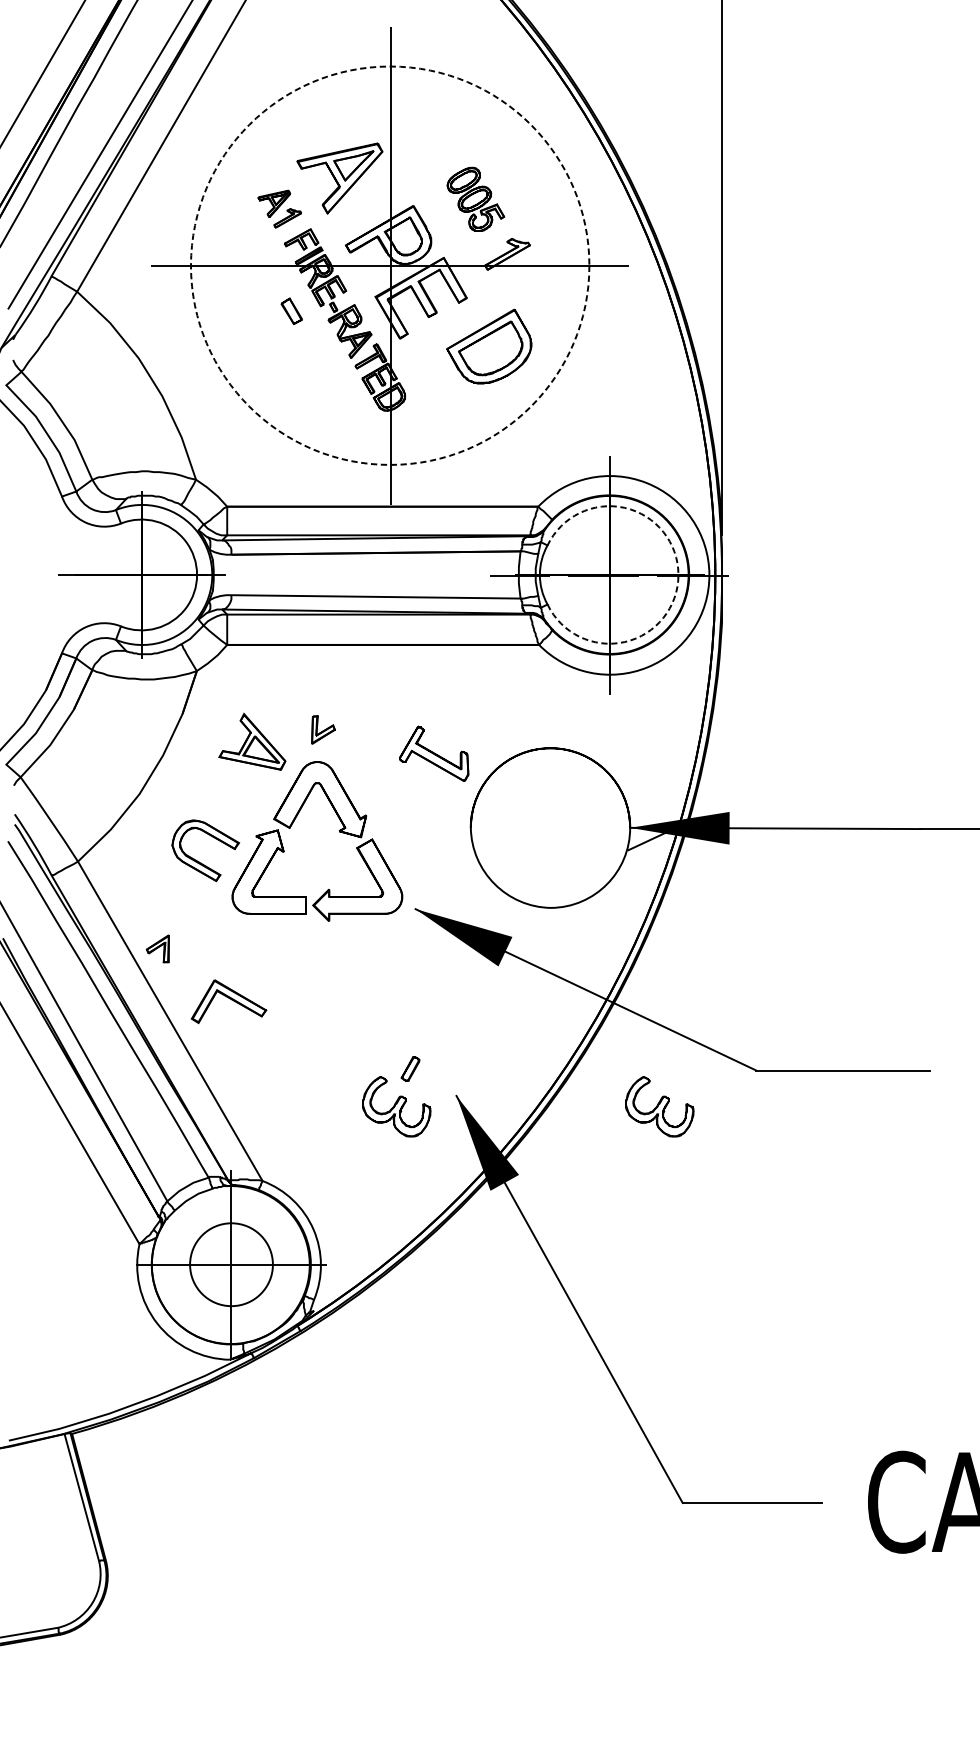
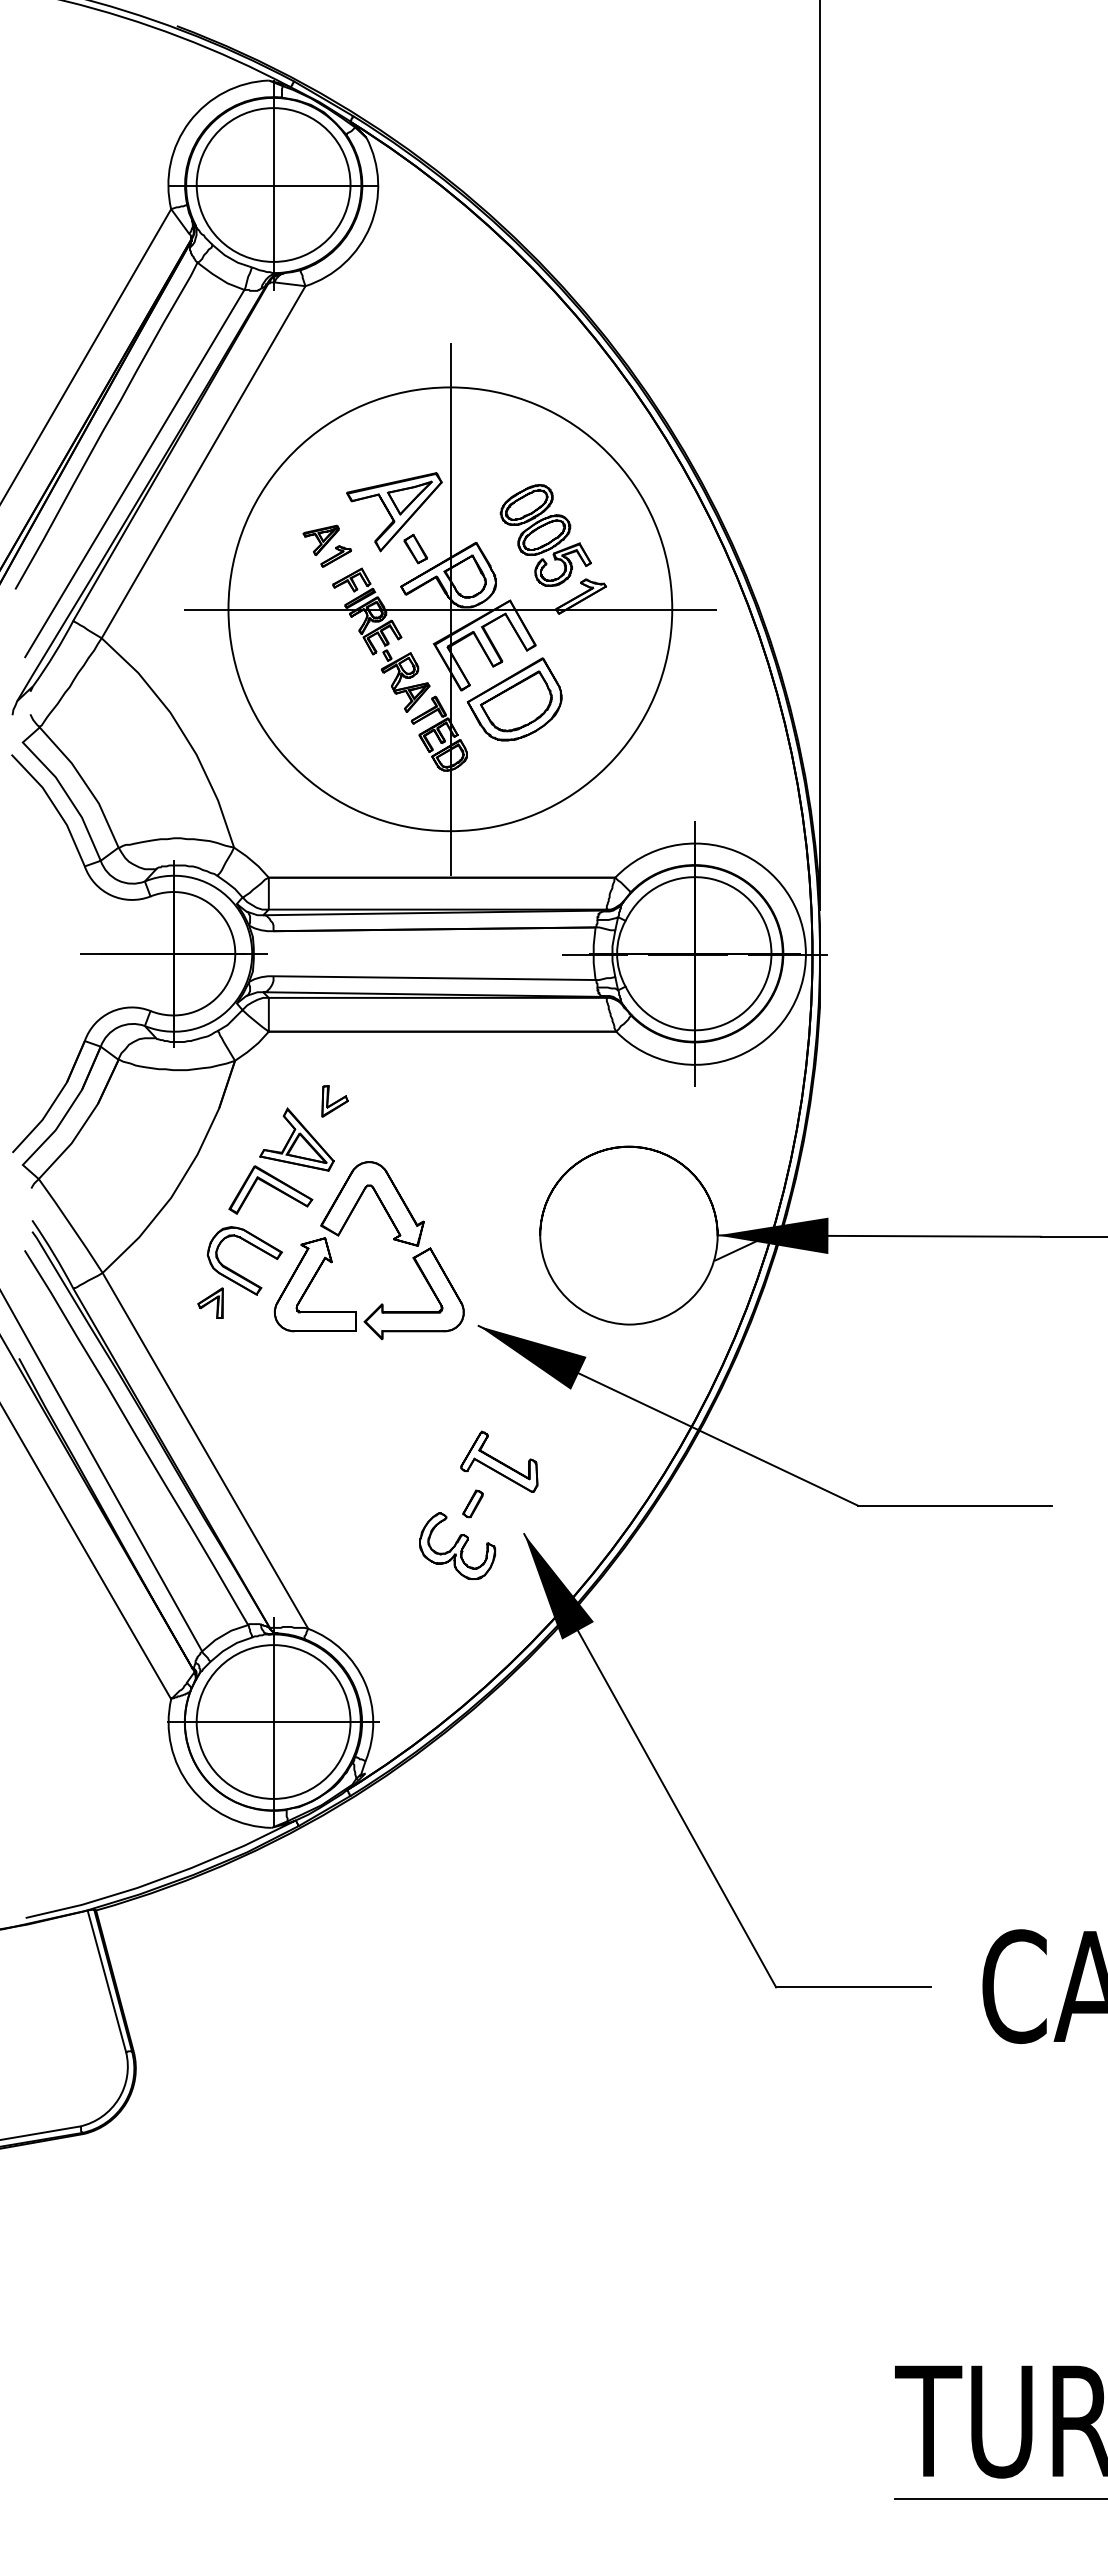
part: (475, 199) -> (545, 535), size x1.43
circle: (390, 265) -> (450, 609), dashed -> solid
part: (291, 310) -> (415, 548), moved
part: (489, 346) -> (514, 699), moved
arc: (678, 574) -> (771, 953), dashed -> solid
part: (322, 730) -> (334, 1101), moved
part: (434, 753) -> (499, 1461), moved
part: (157, 948) -> (210, 1302), moved
part: (228, 1001) -> (270, 1189), moved
part: (659, 1106) -> (750, 1545), removed
circle: (231, 1264) -> (273, 1721), size x1.67

